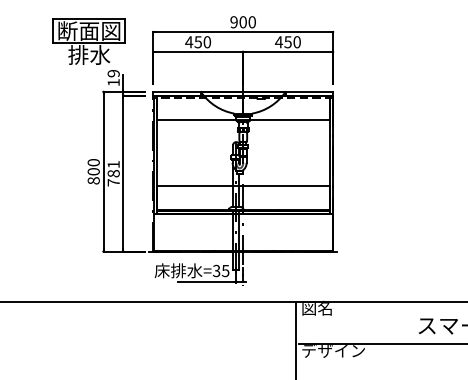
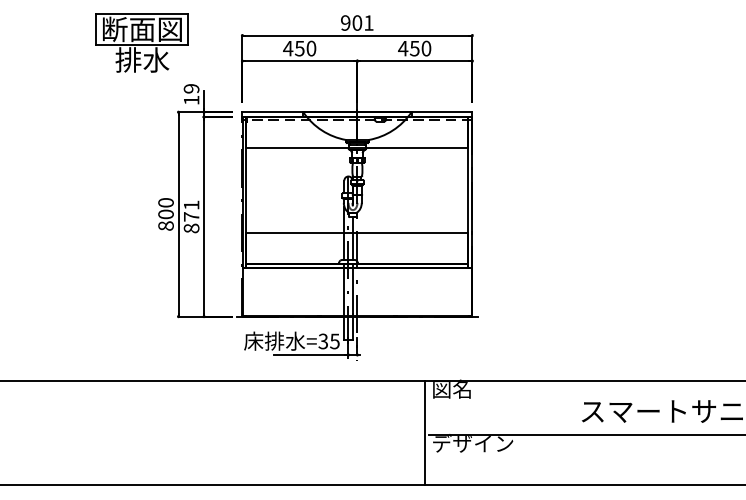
text: (251, 21) -> (368, 22), 900 -> 901
part: (88, 41) -> (141, 42), moved
text: (113, 178) -> (191, 222), 781 -> 871

